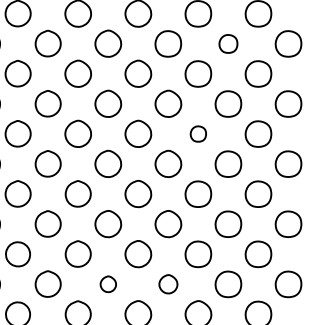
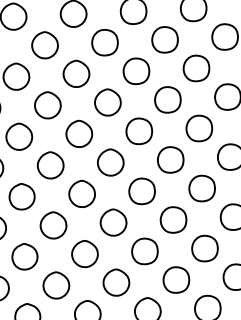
part: (228, 43) -> (165, 39), size x1.43
part: (198, 133) -> (139, 130), size x1.67
part: (108, 284) -> (56, 285), size x1.67
part: (168, 284) -> (116, 282), size x1.43

